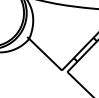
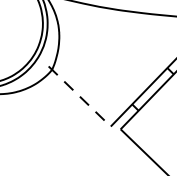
line: (44, 54) -> (79, 97), solid -> dashed

